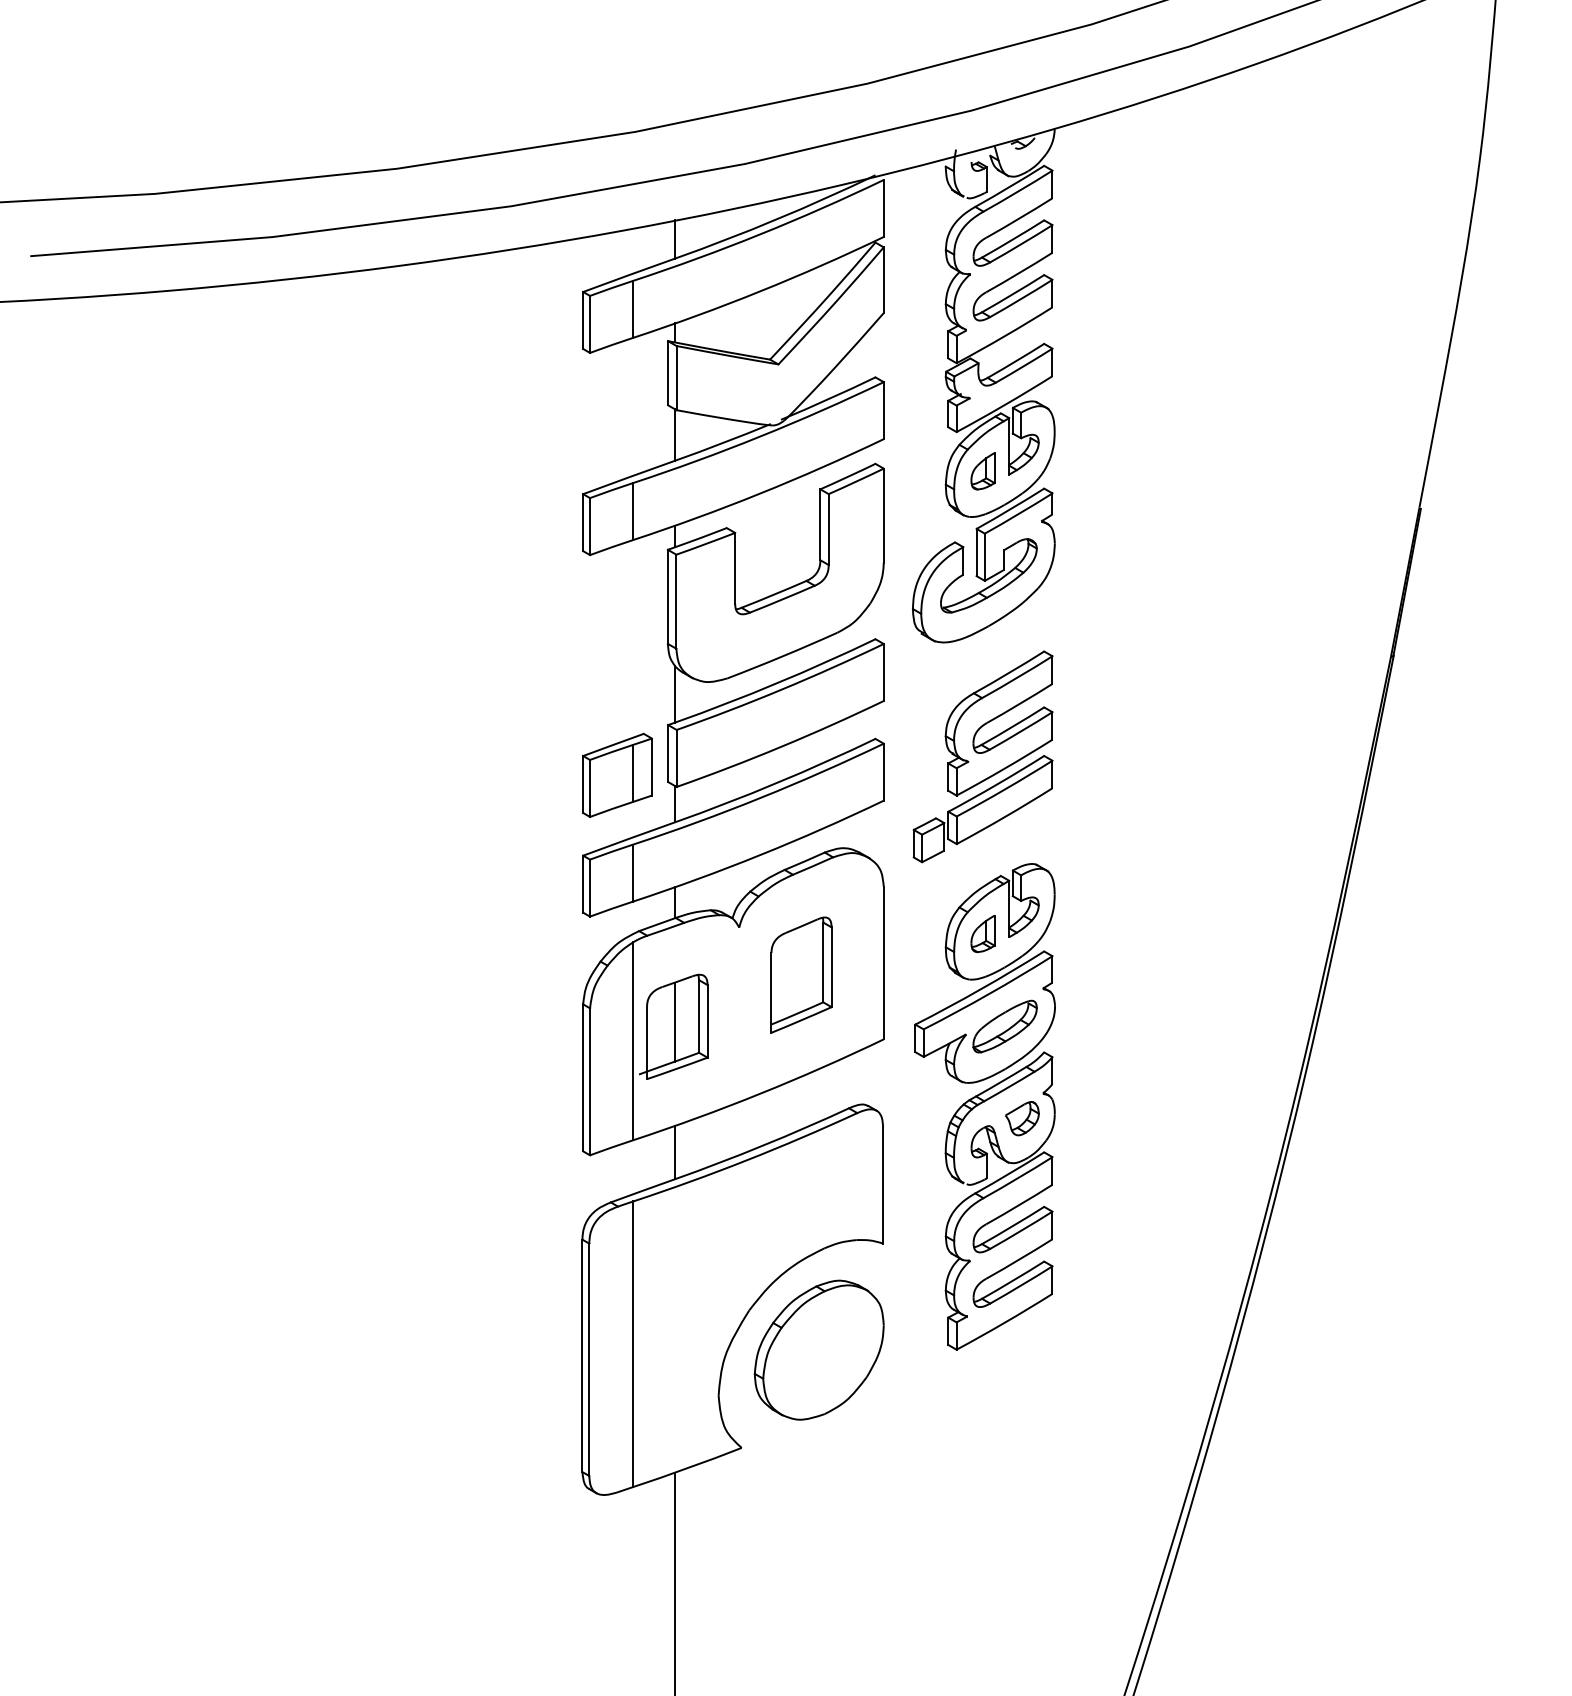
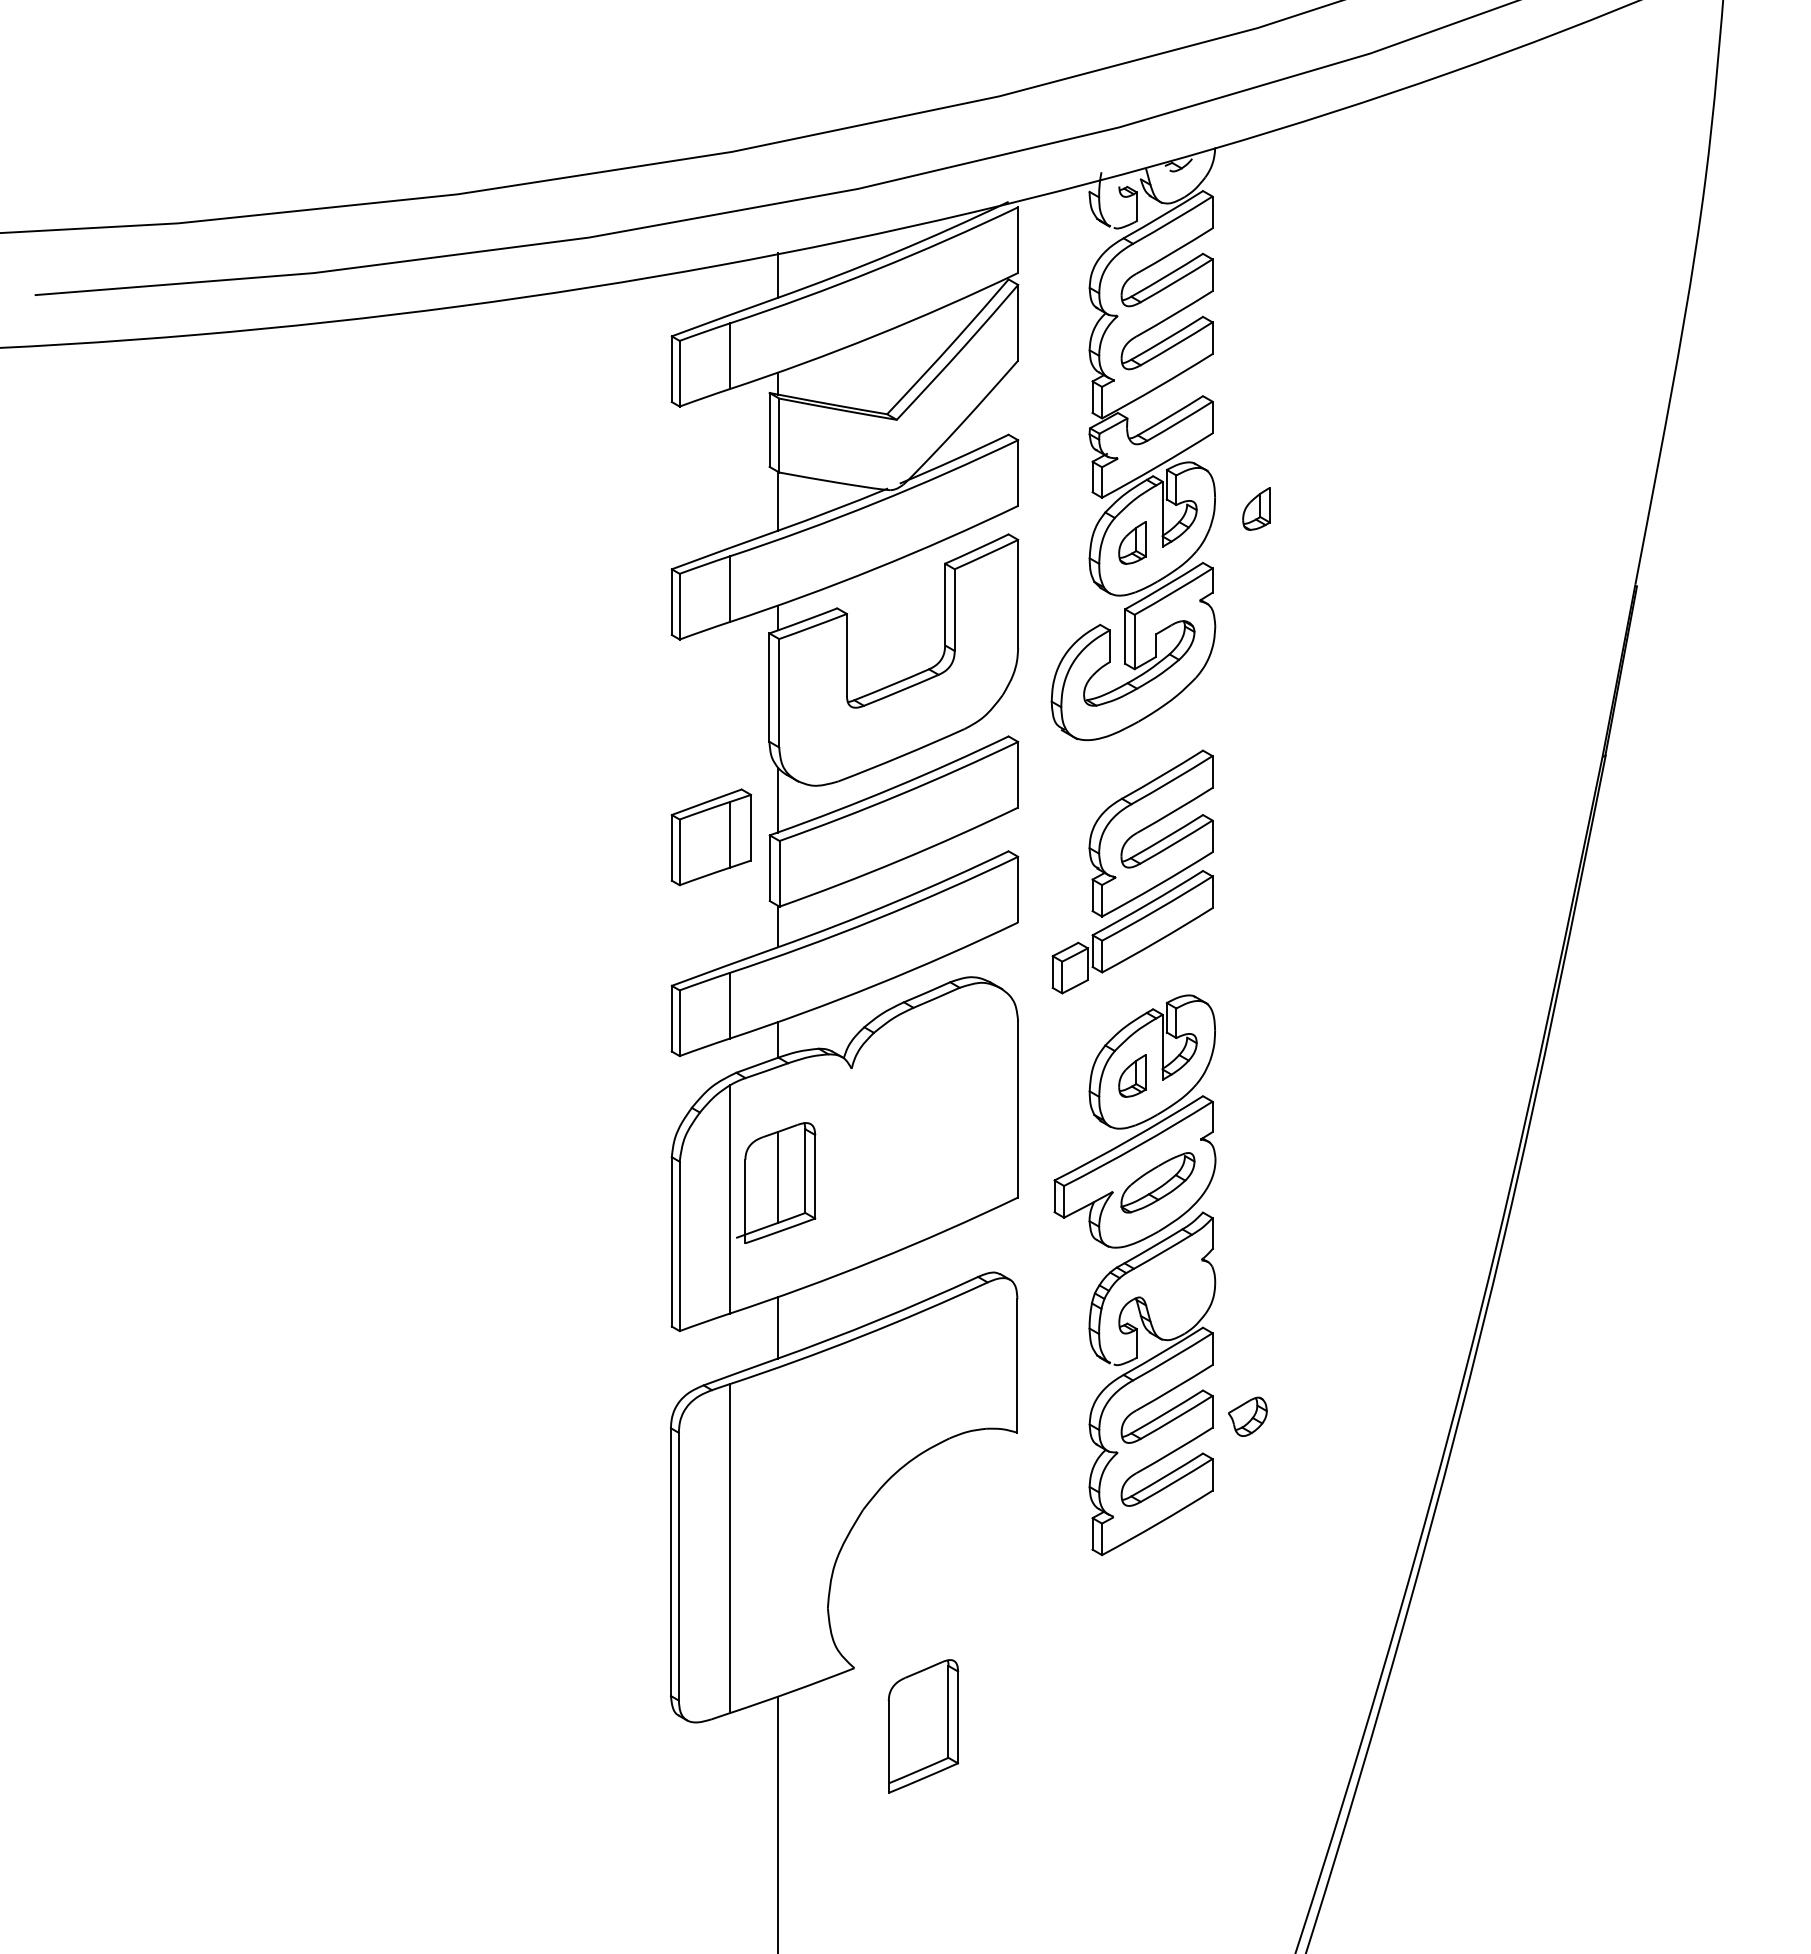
part: (1090, 441) -> (1256, 508), added
part: (617, 775) -> (711, 837), moved
part: (801, 975) -> (923, 1726), moved
part: (1022, 1118) -> (1247, 1416), moved
part: (818, 1350) -> (943, 1555), removed

